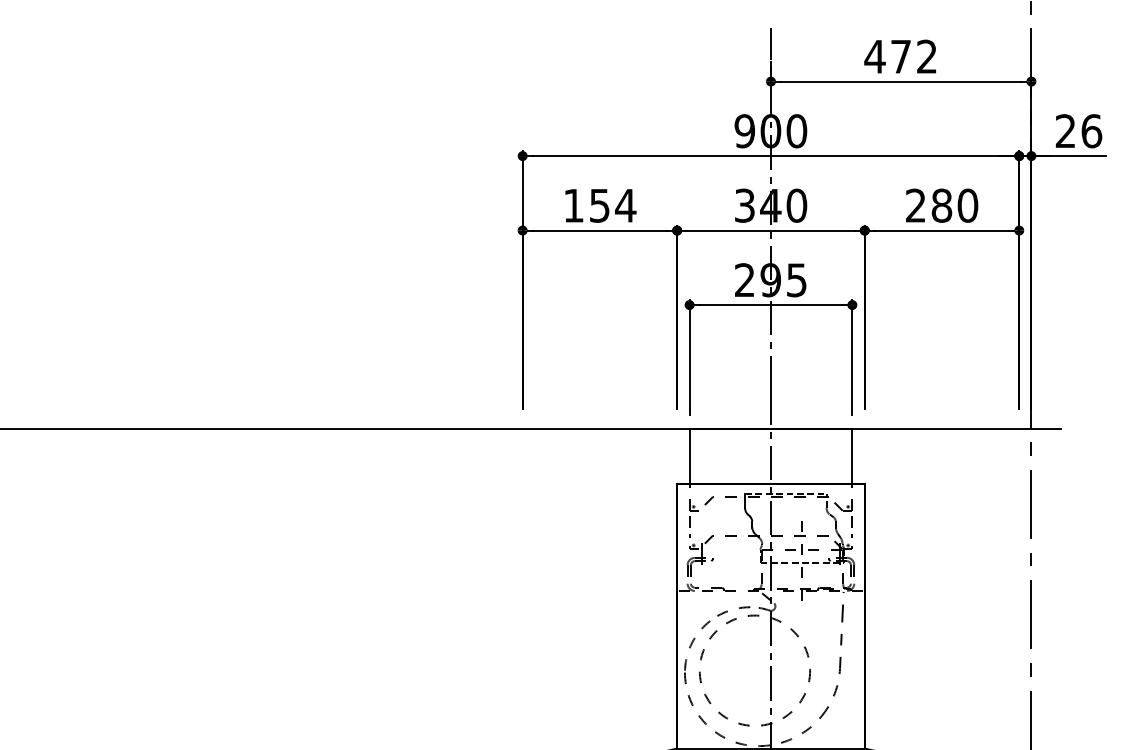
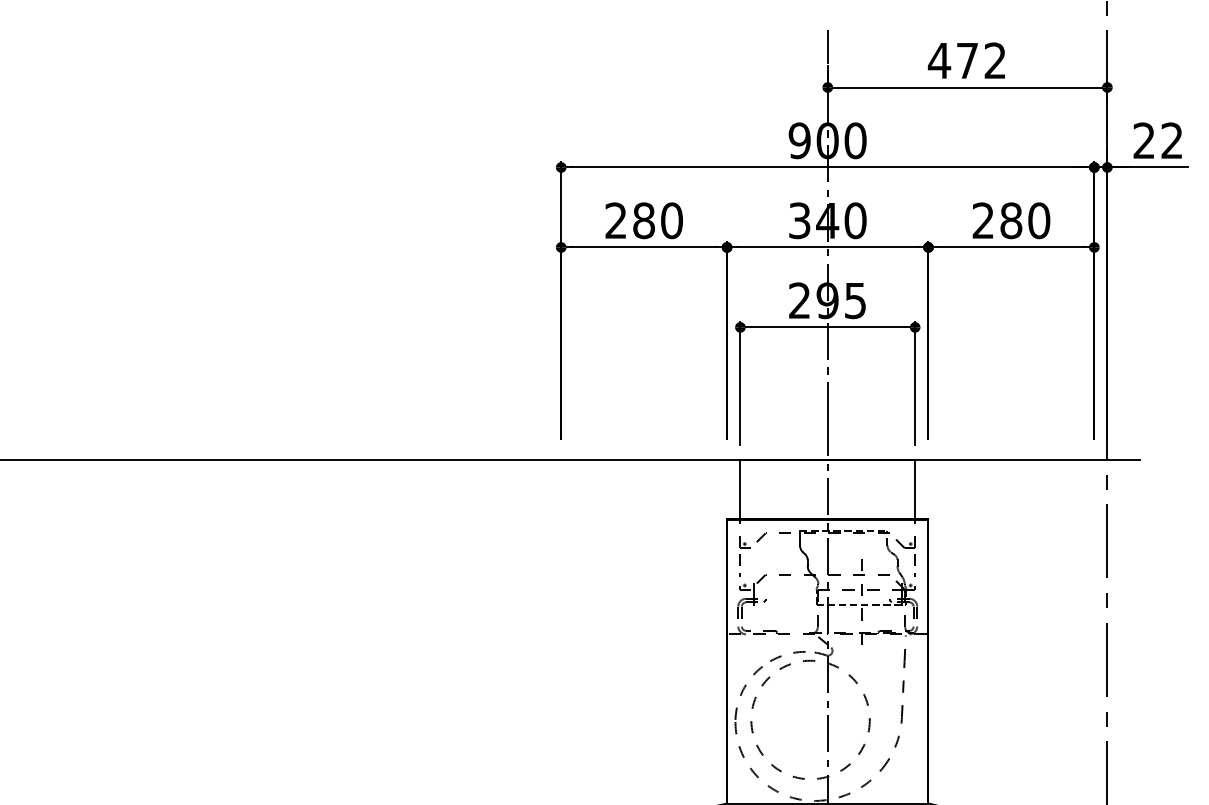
text: (1091, 131) -> (1171, 141), 26 -> 22
text: (600, 205) -> (644, 220), 154 -> 280

